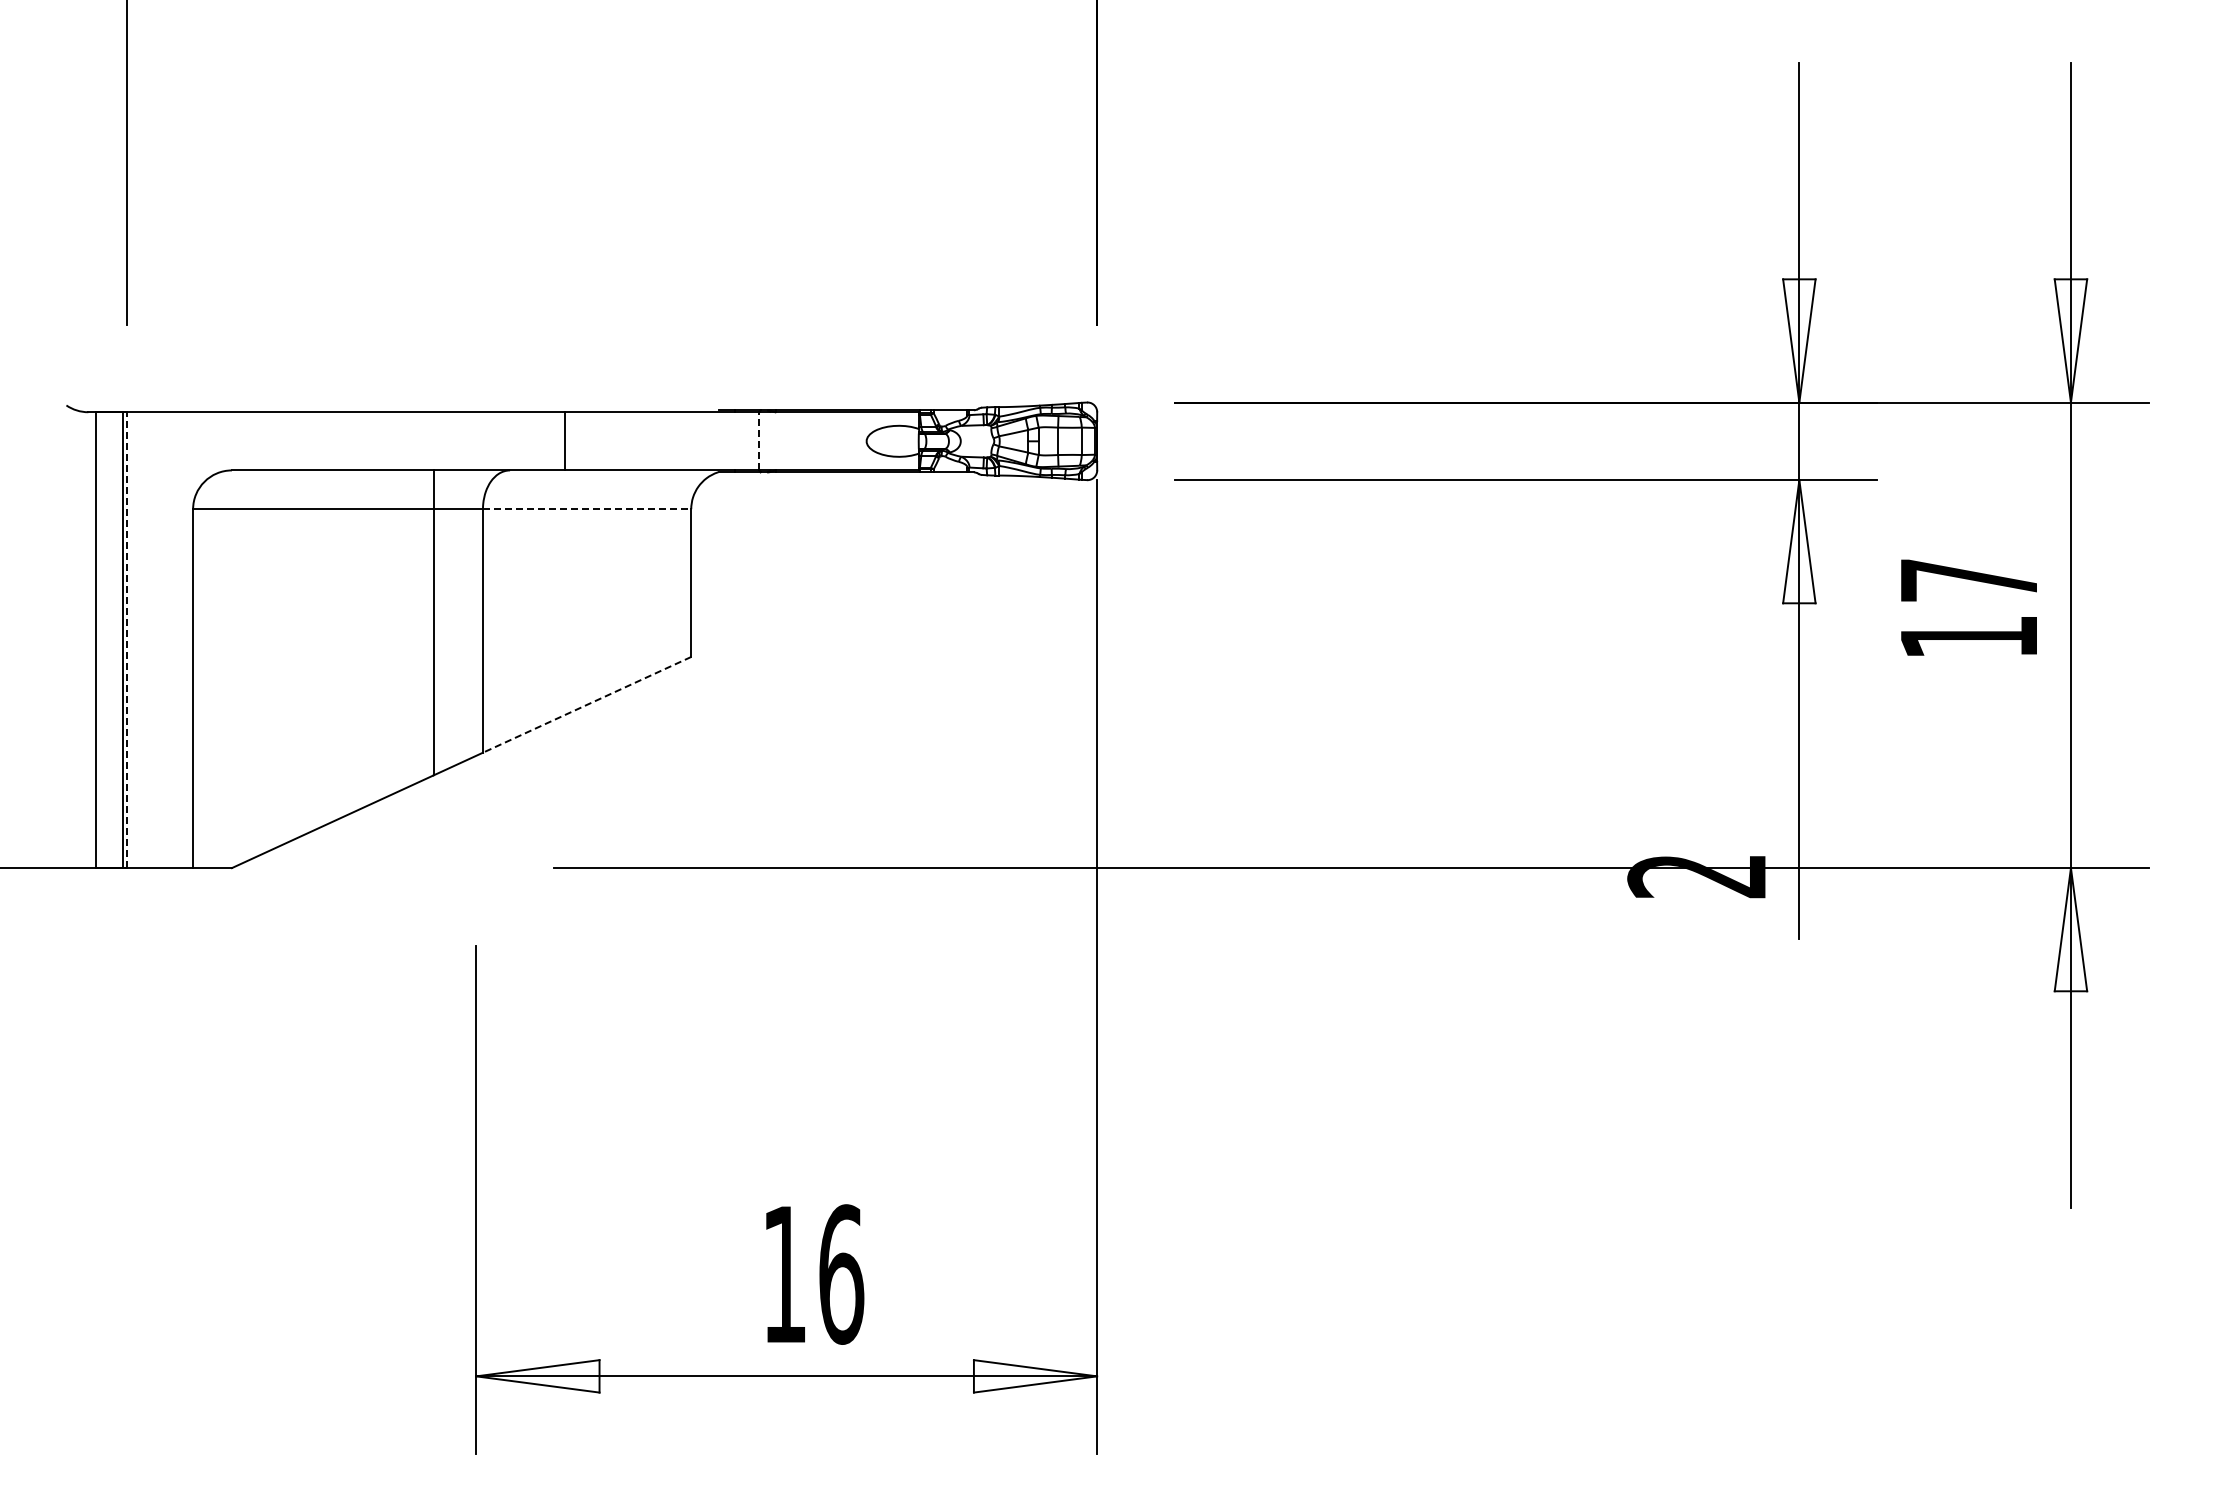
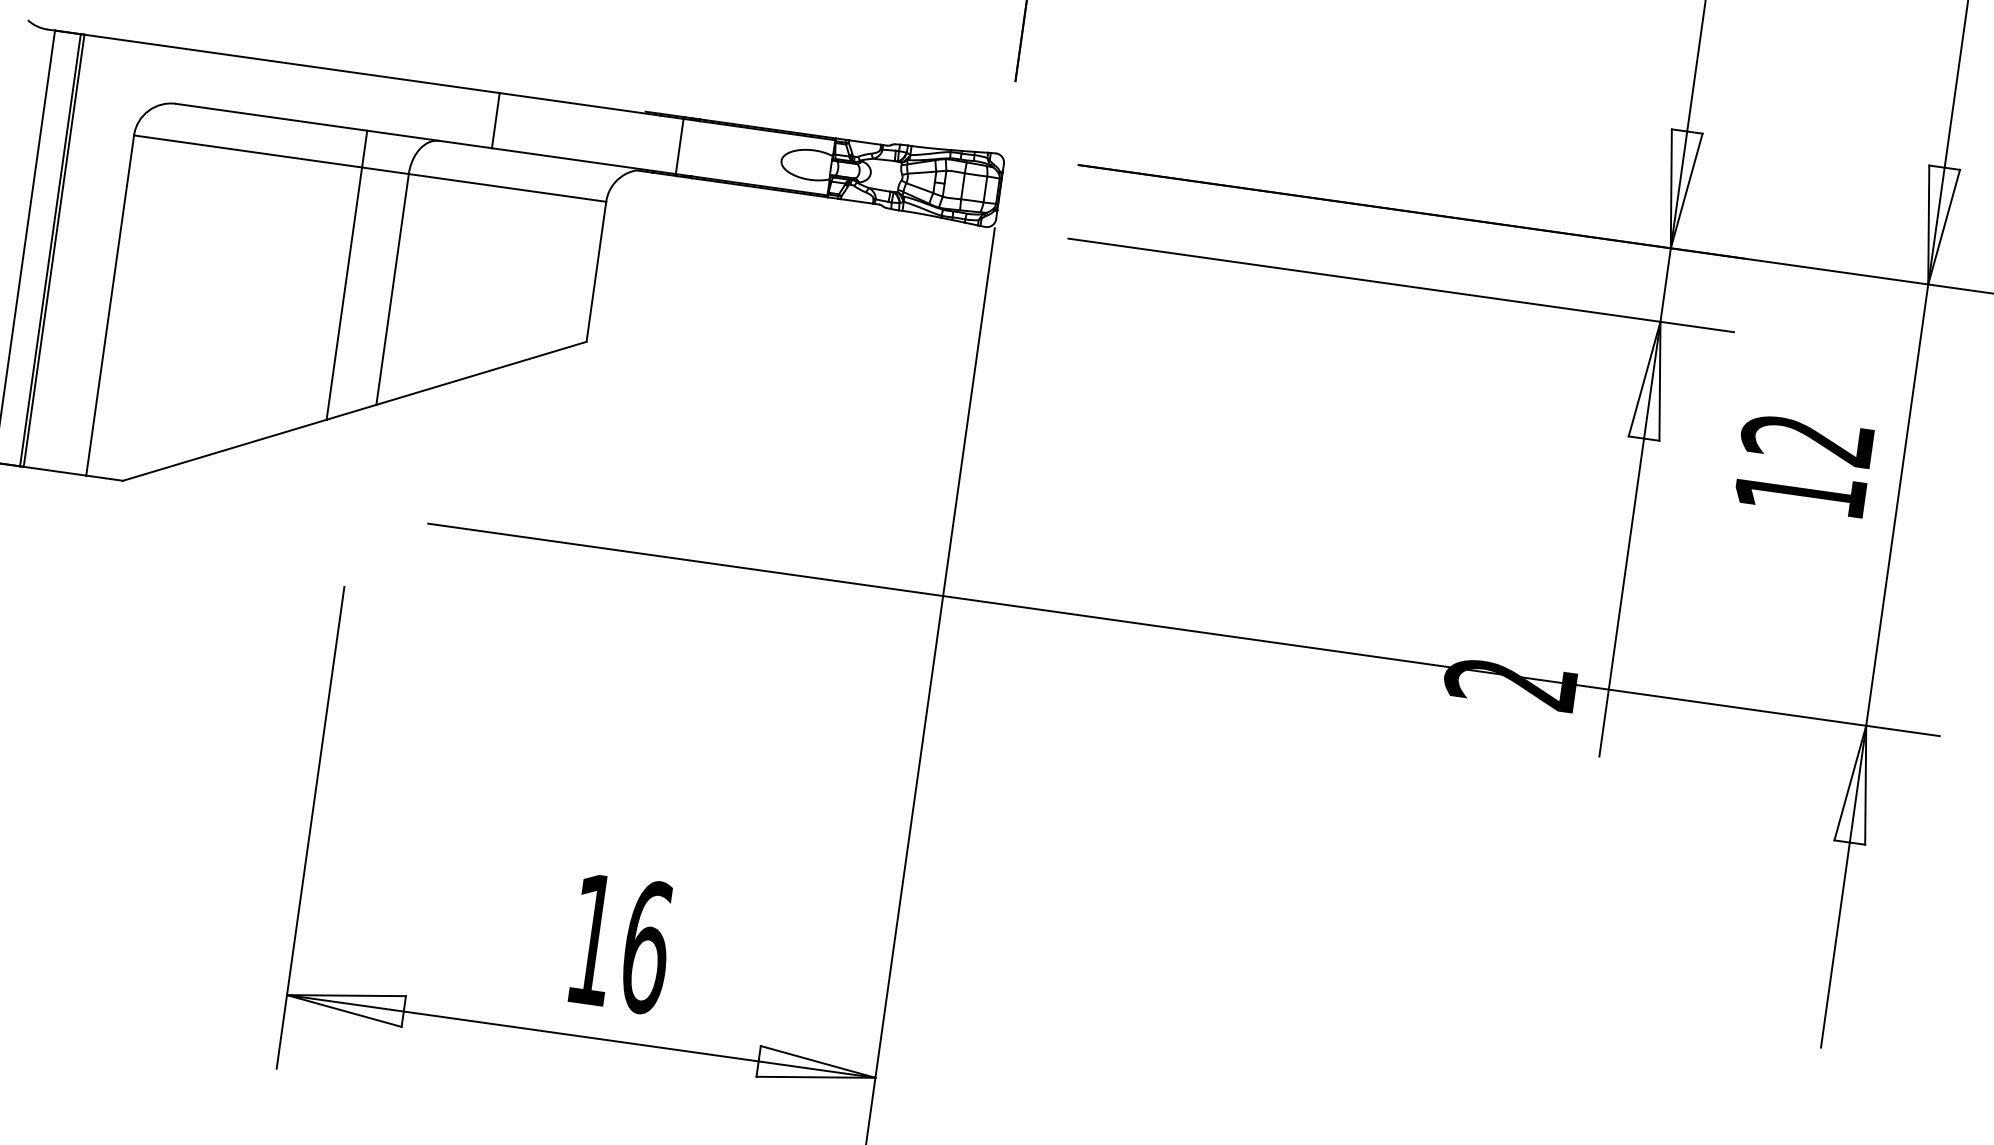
line: (759, 440) -> (680, 145), dashed -> solid
line: (587, 509) -> (507, 188), dashed -> solid
text: (1967, 580) -> (1806, 439), 17 -> 12
line: (127, 640) -> (54, 251), dashed -> solid
line: (587, 704) -> (481, 373), dashed -> solid

